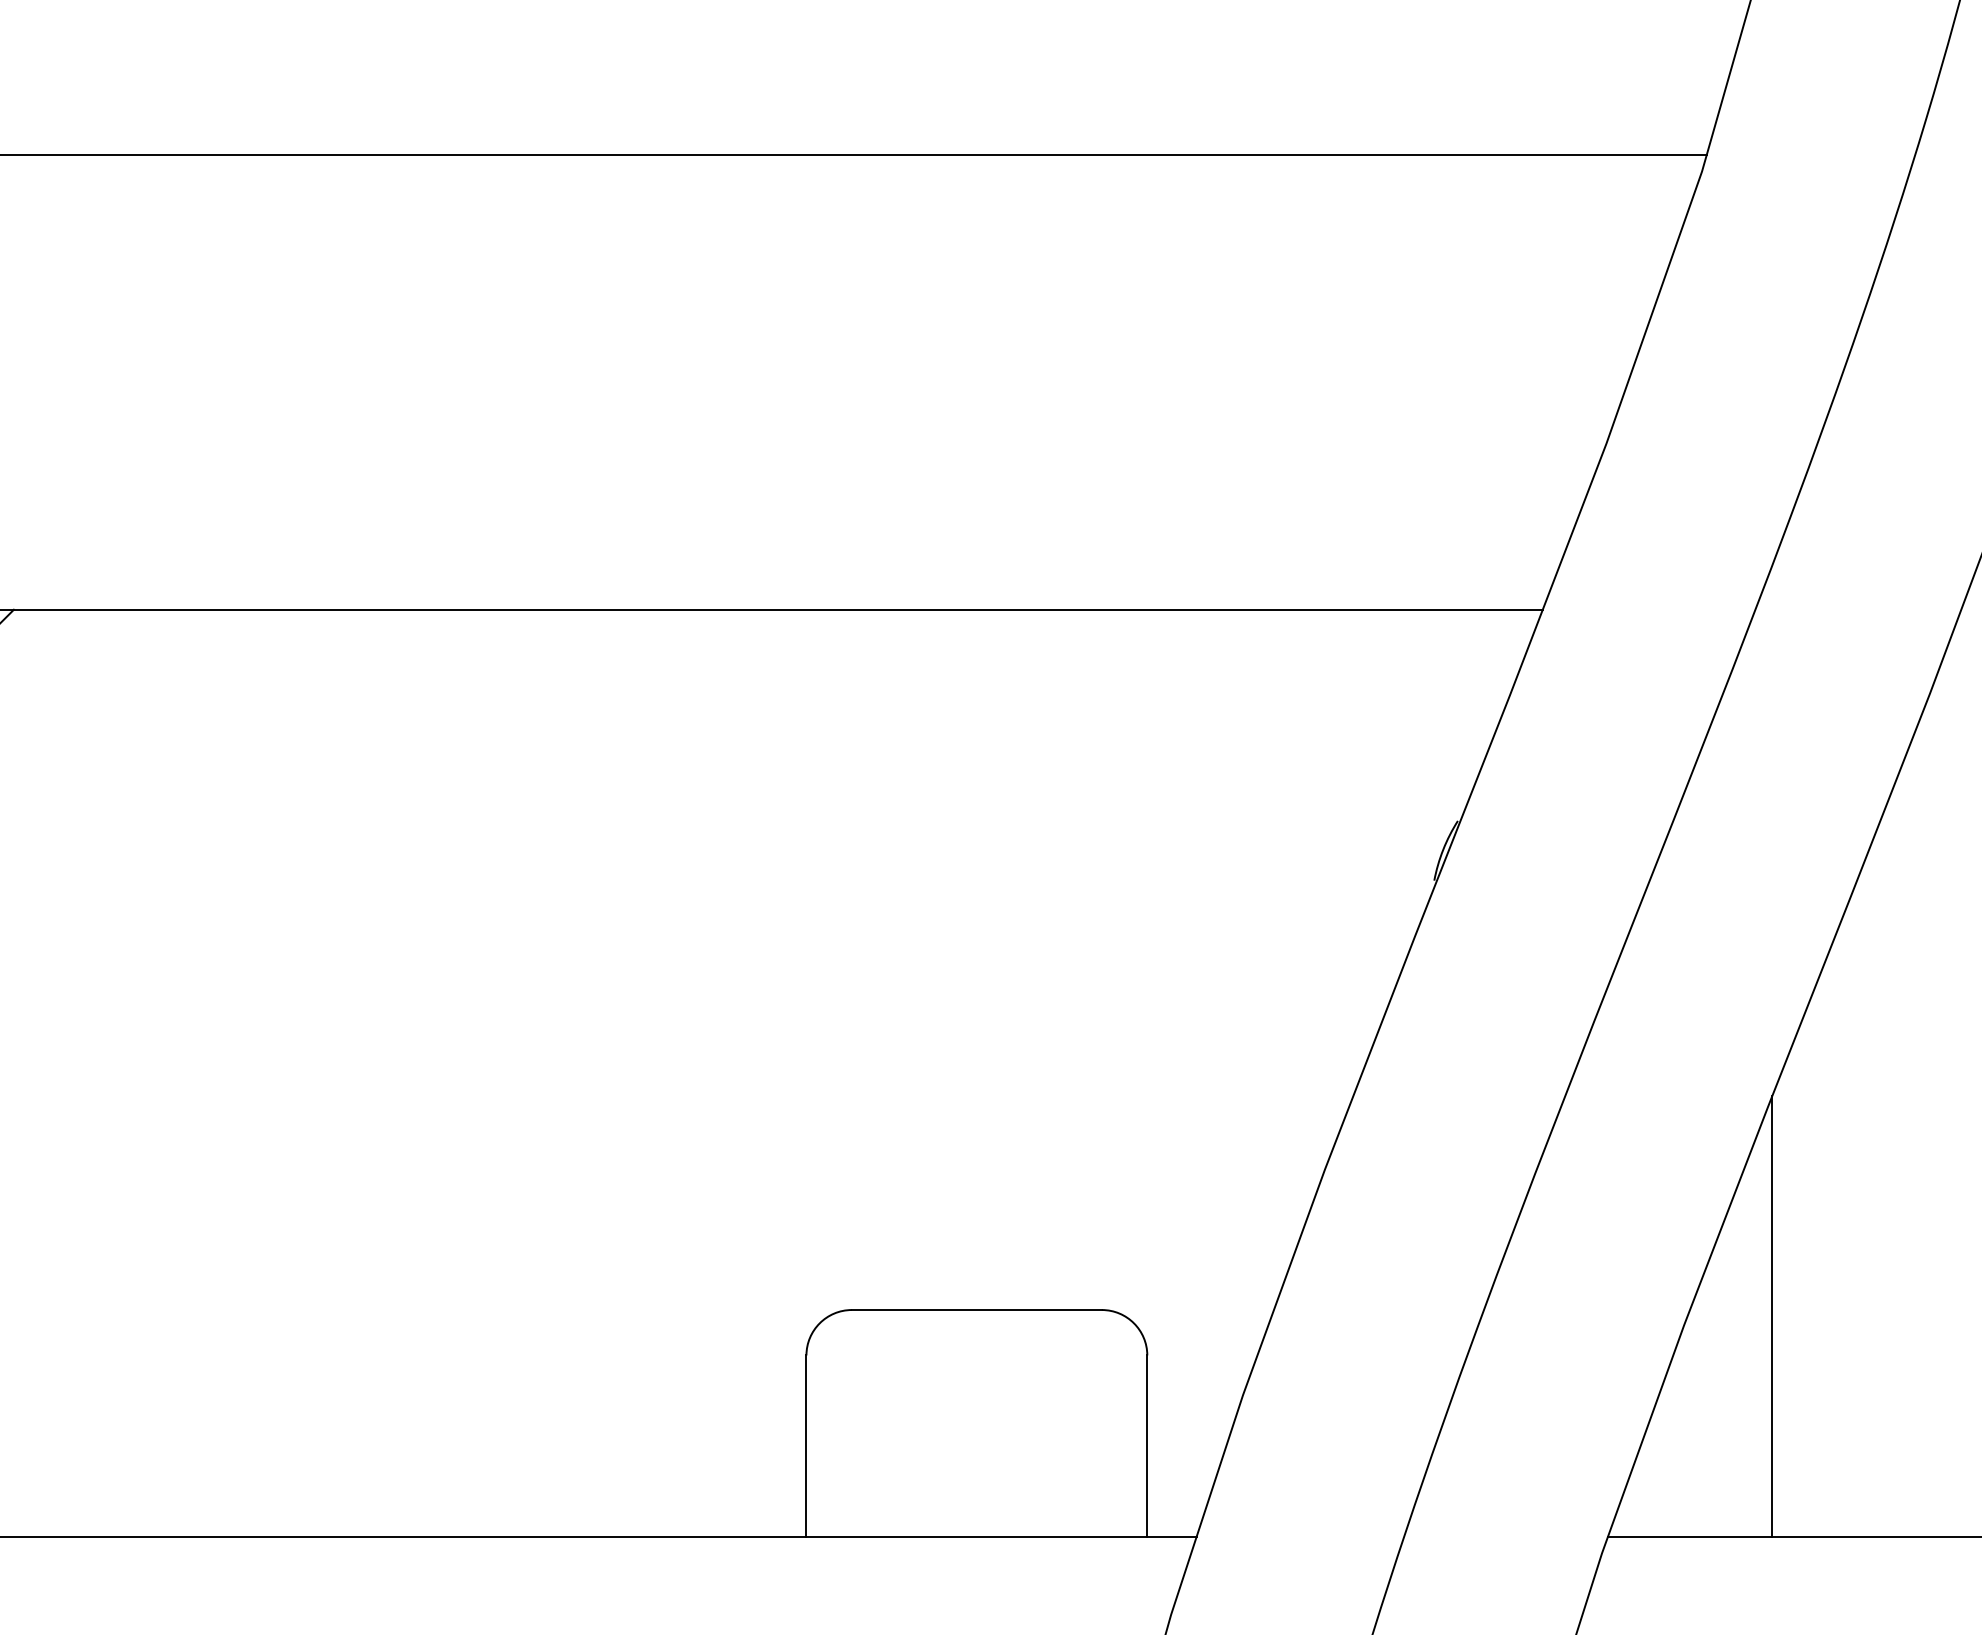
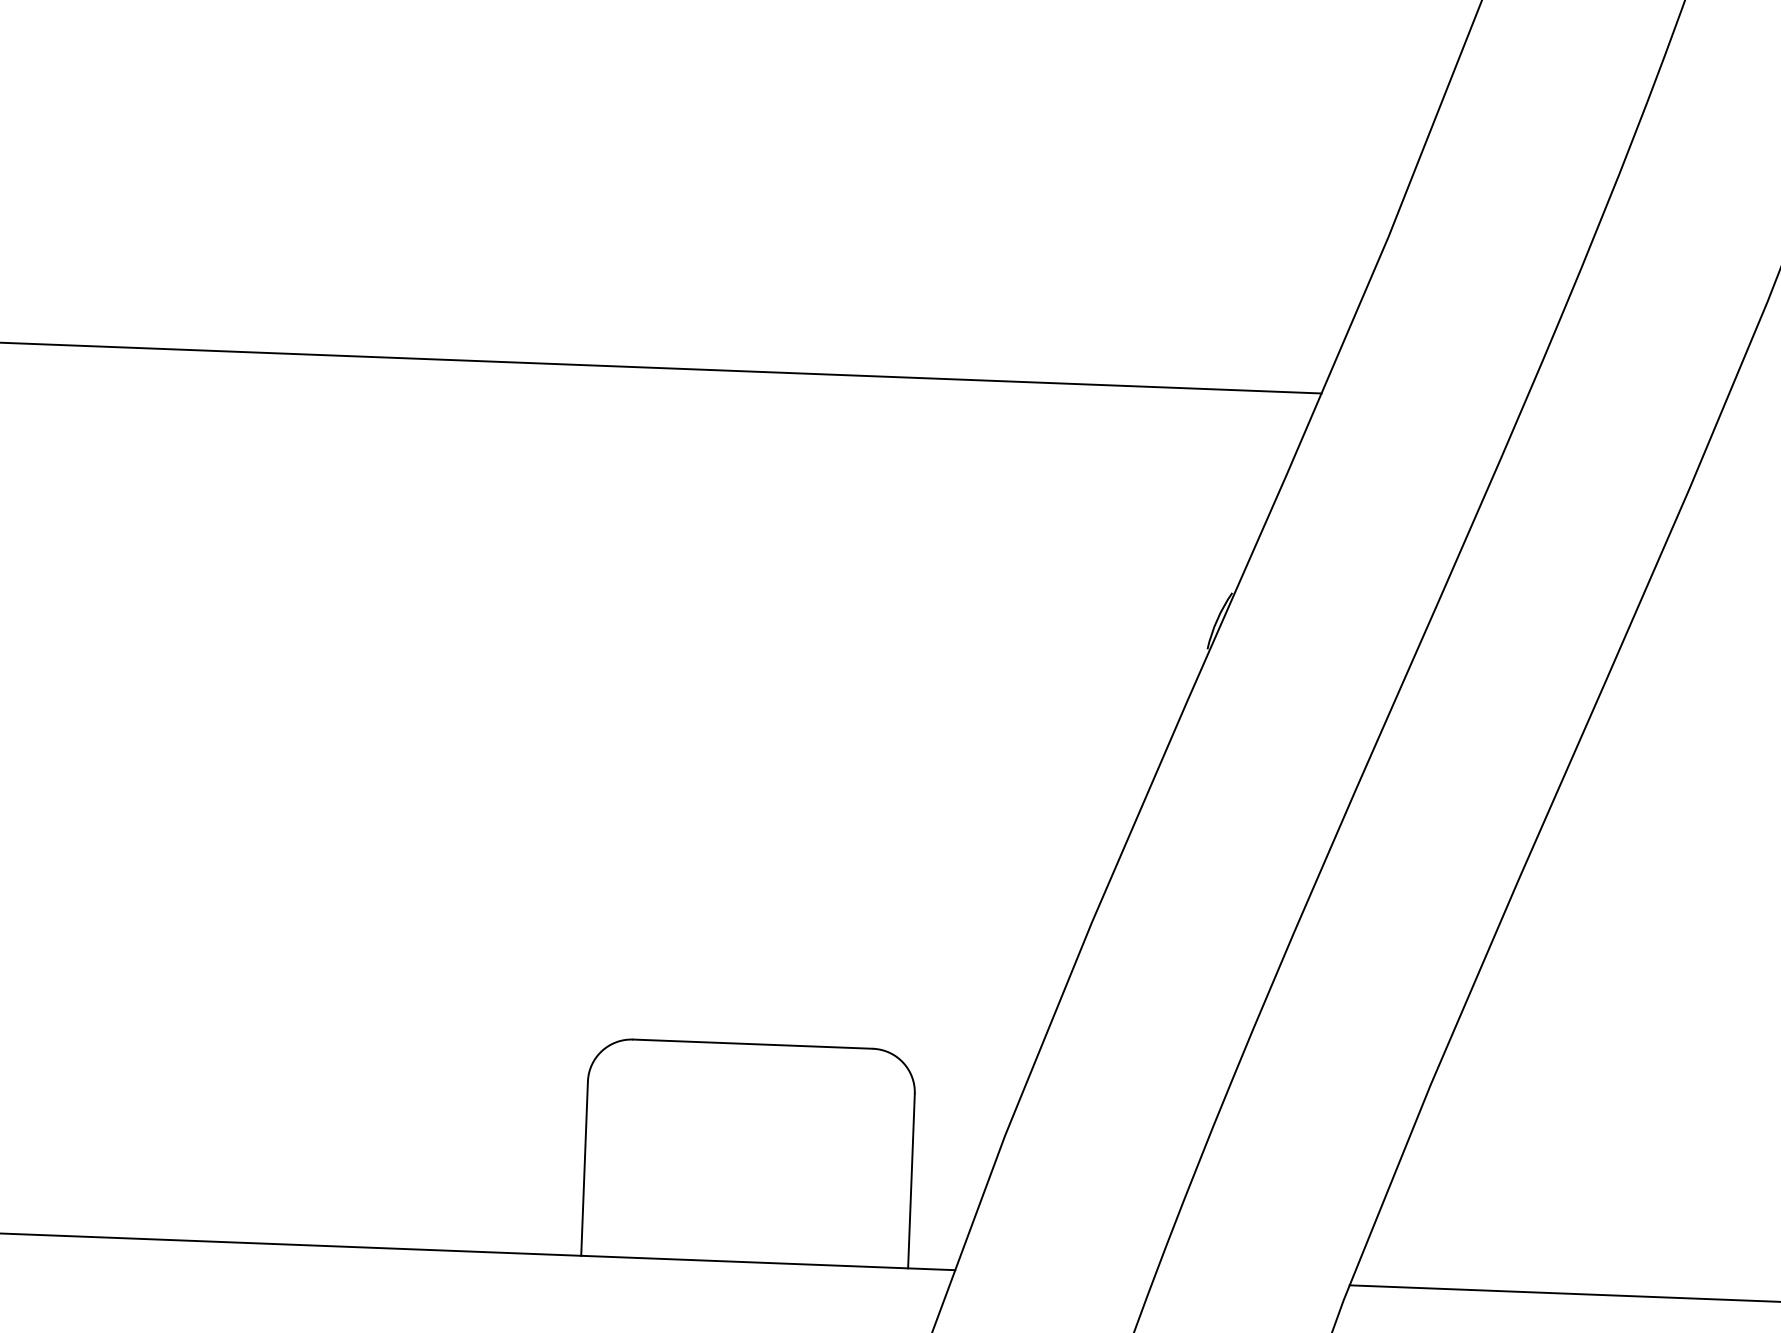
line: (1772, 1316) -> (1515, 1079), removed

